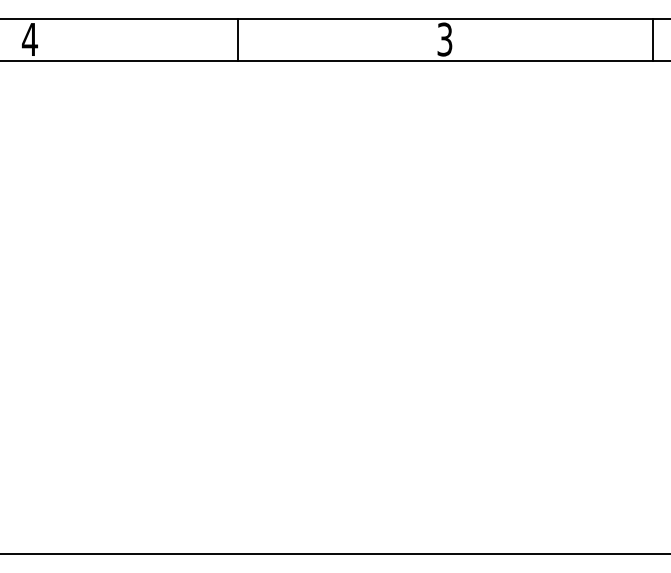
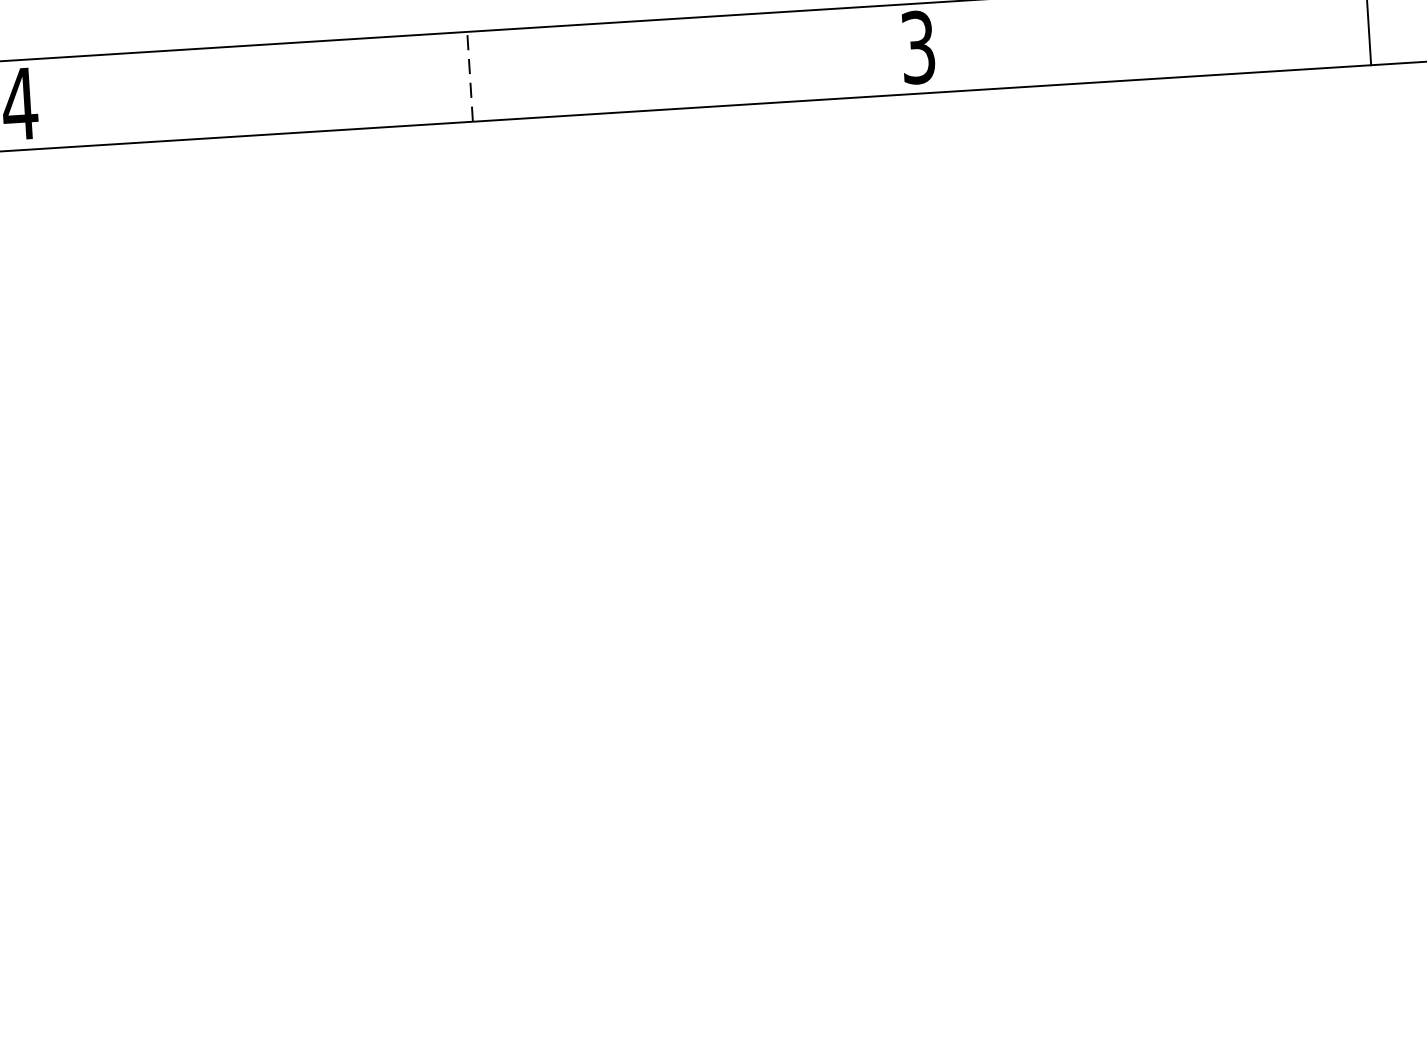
line: (237, 40) -> (469, 77), solid -> dashed

